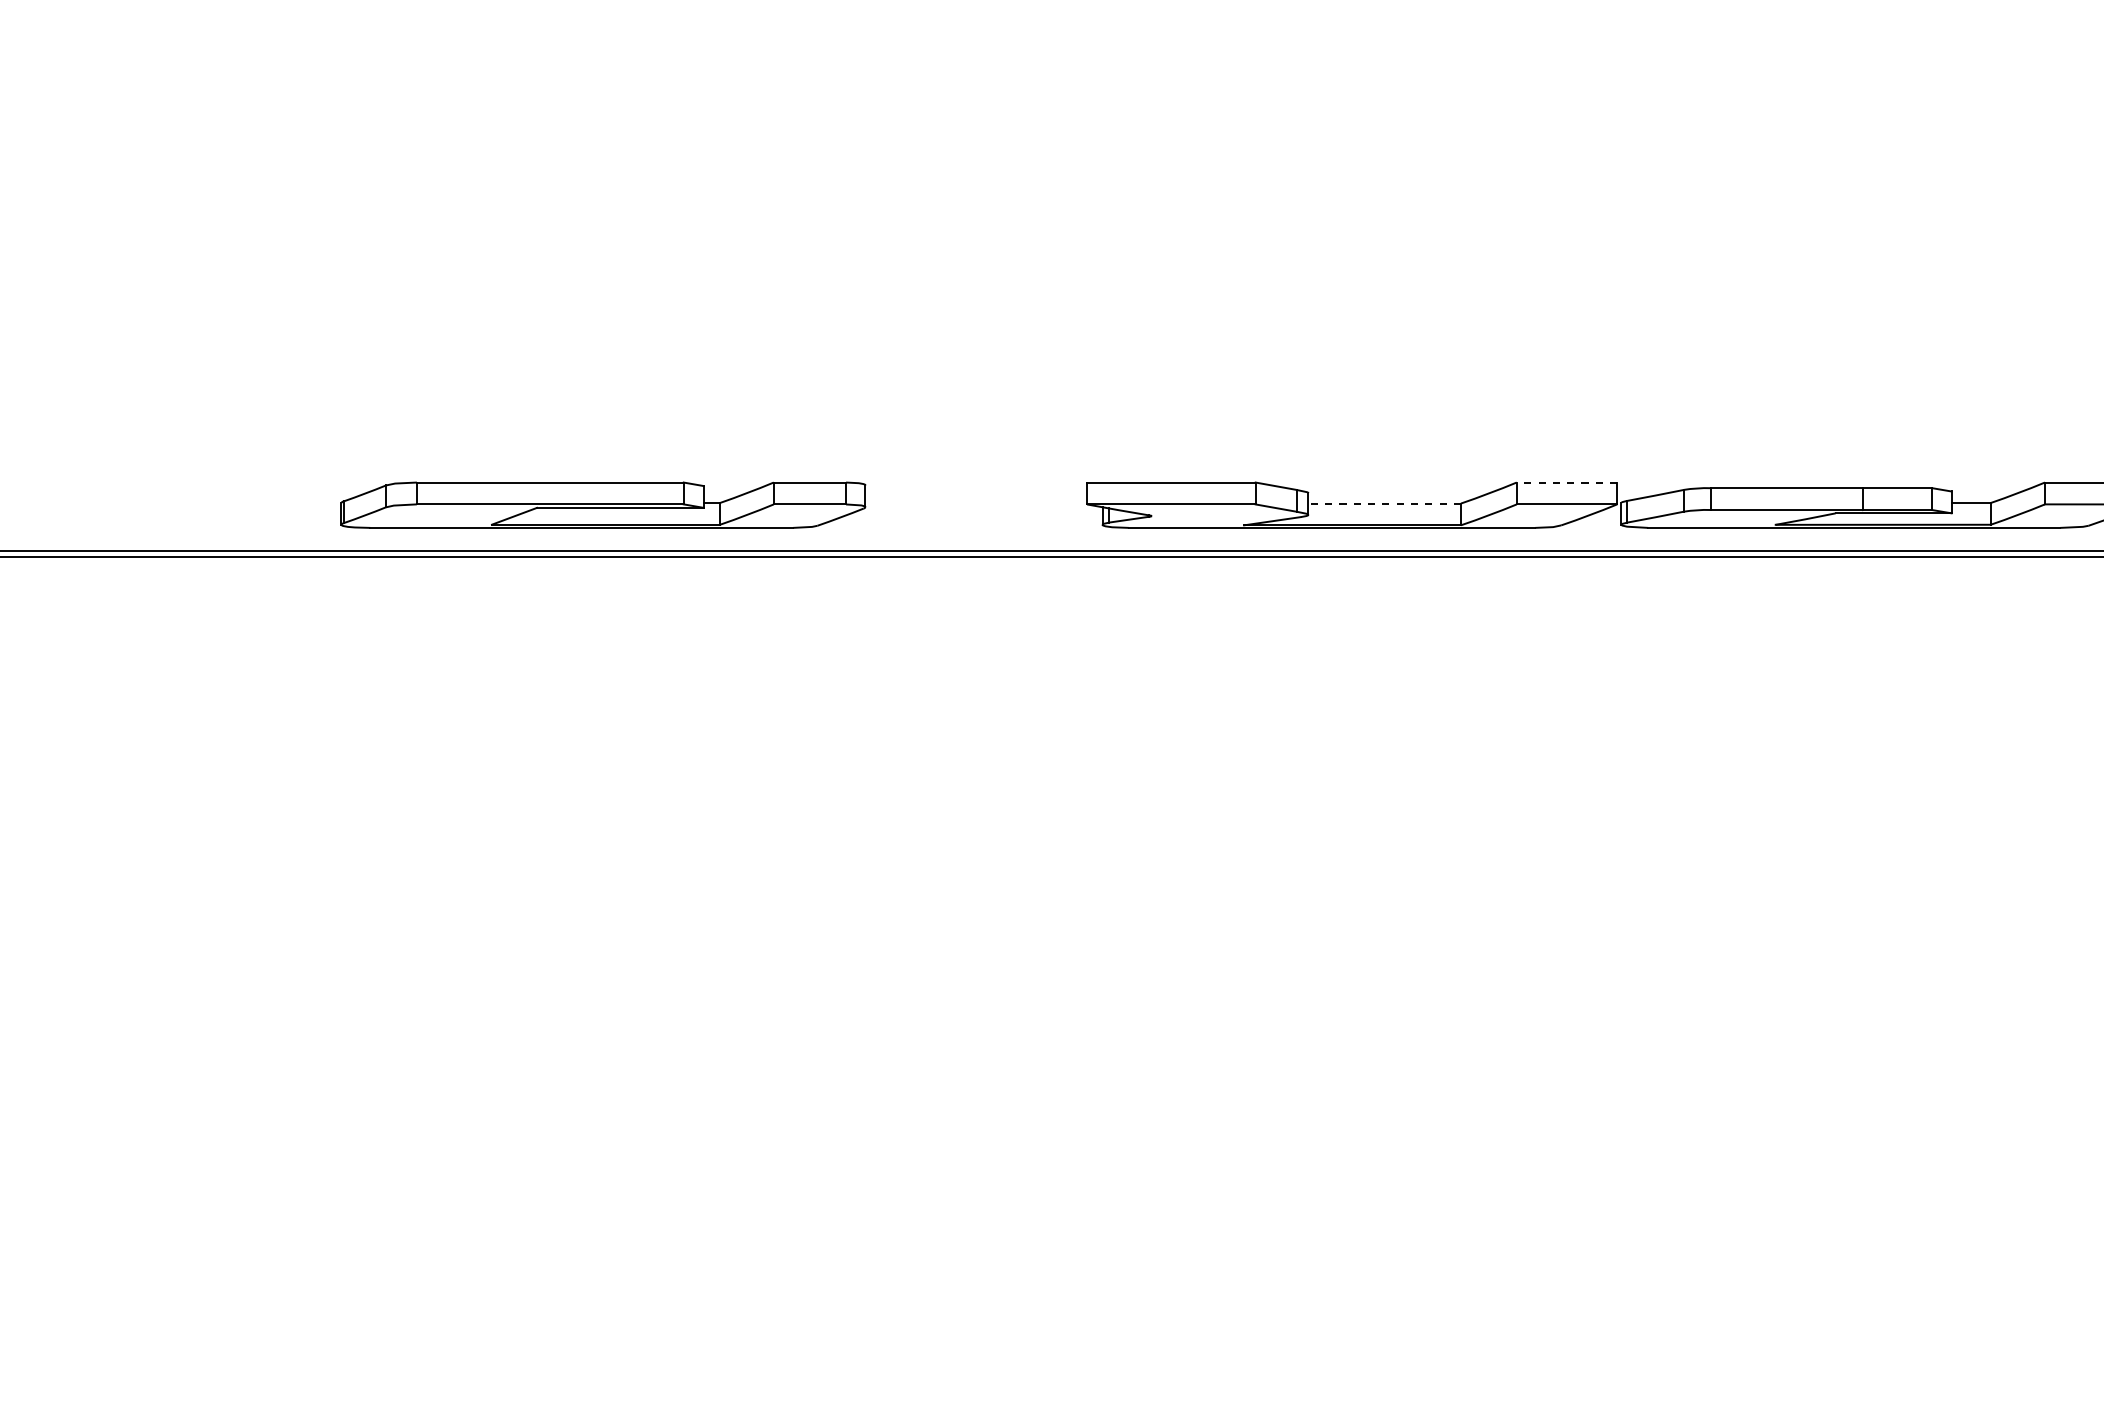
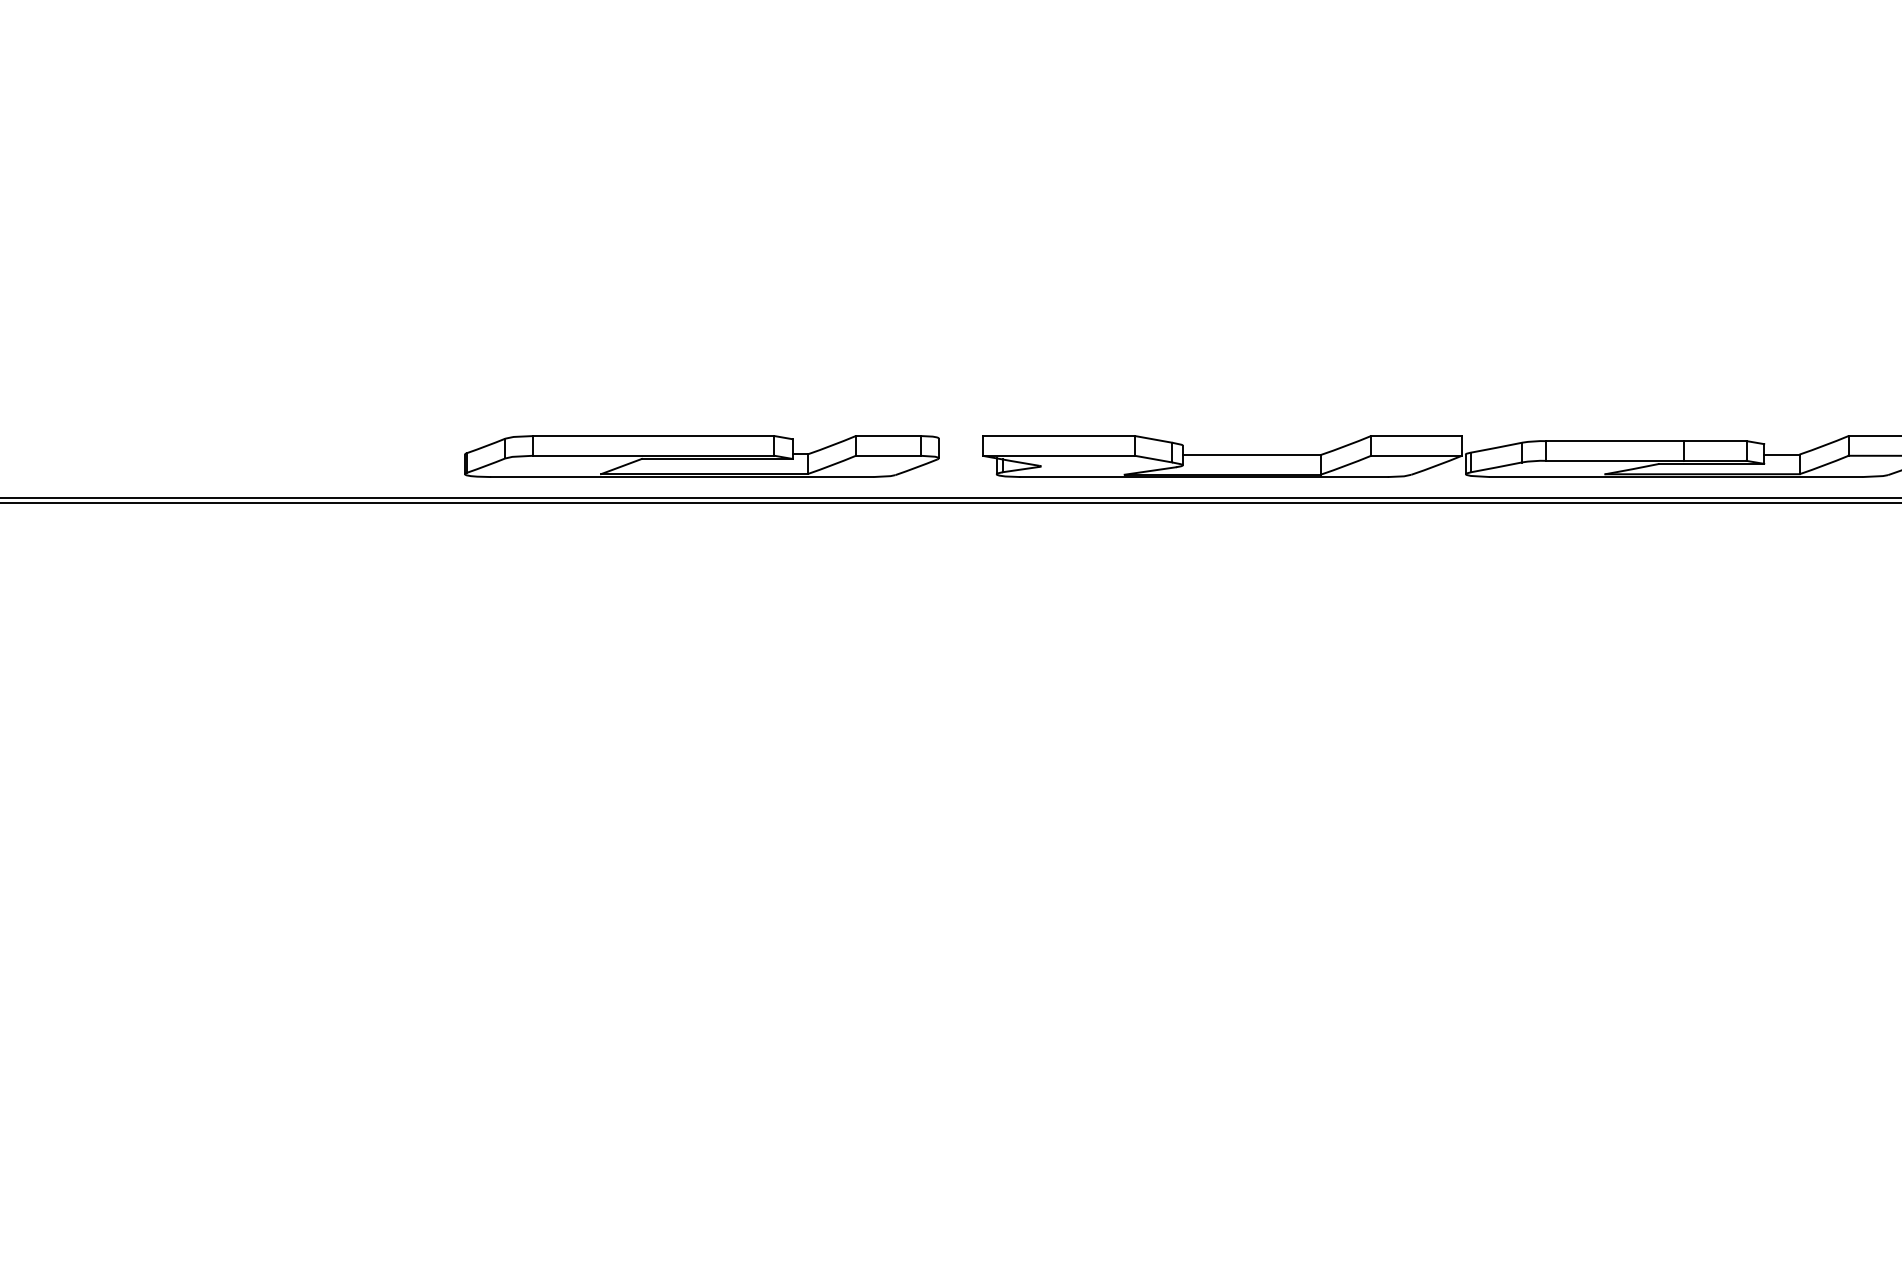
line: (1566, 482) -> (1416, 436), dashed -> solid
line: (1384, 503) -> (1251, 454), dashed -> solid
part: (603, 504) -> (701, 455), moved

